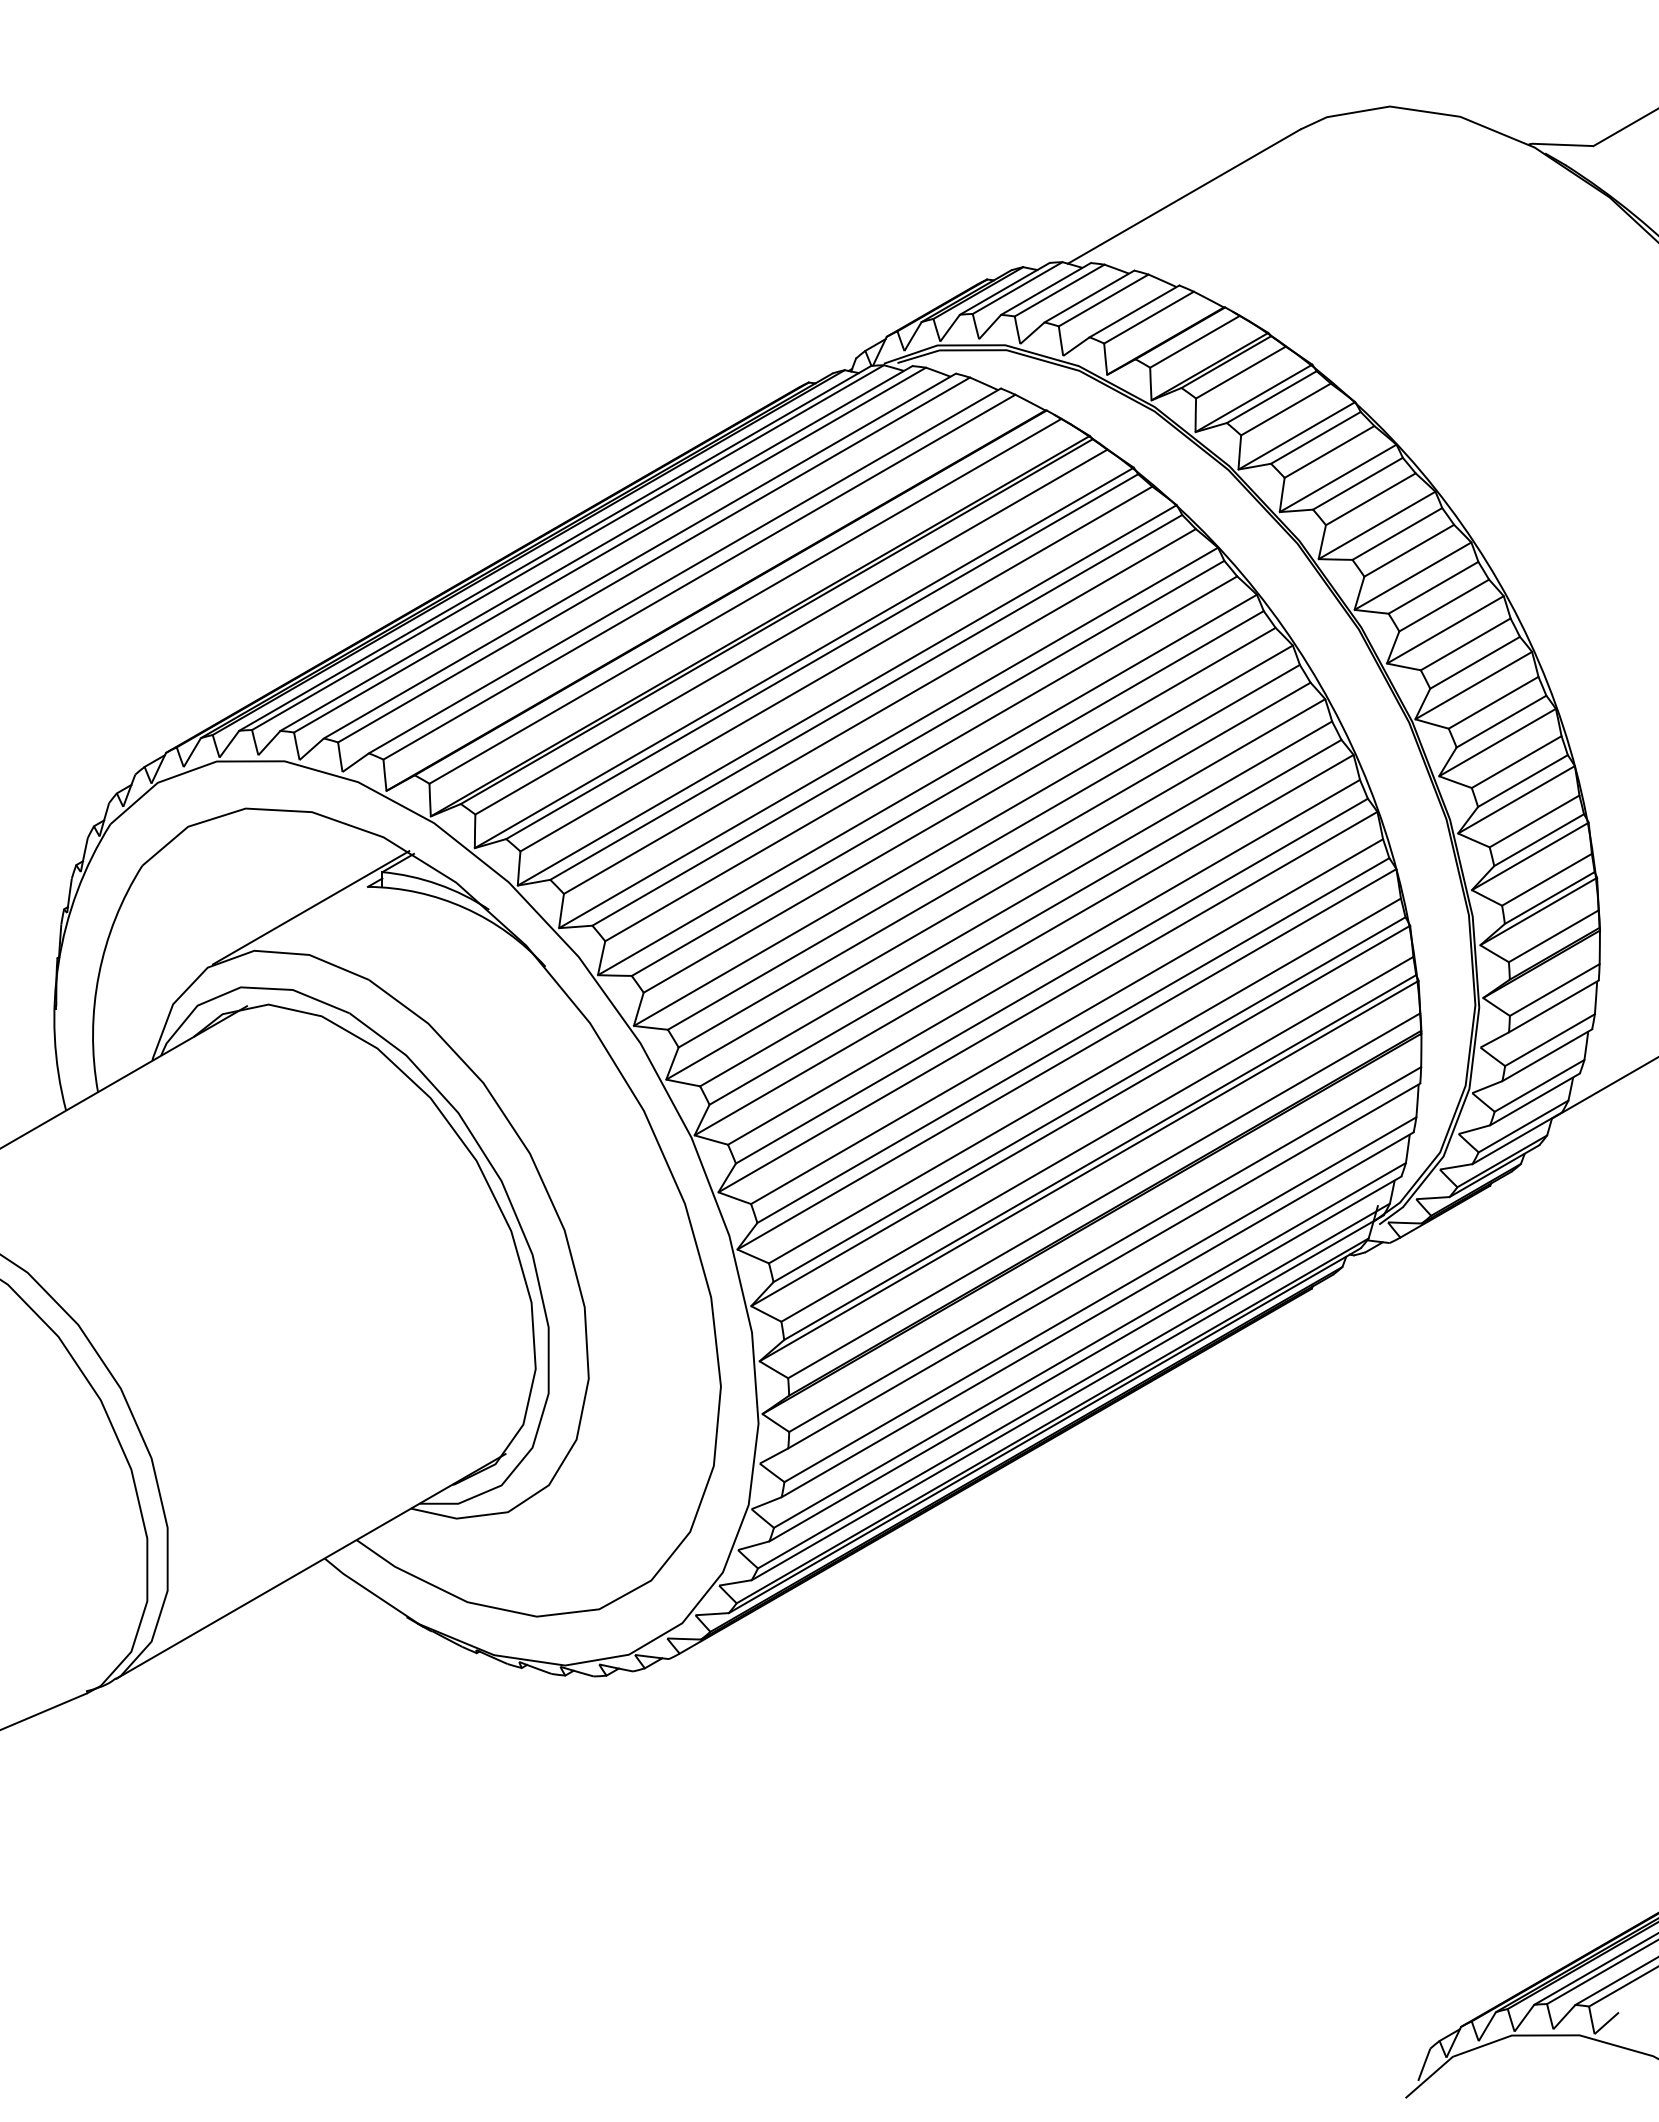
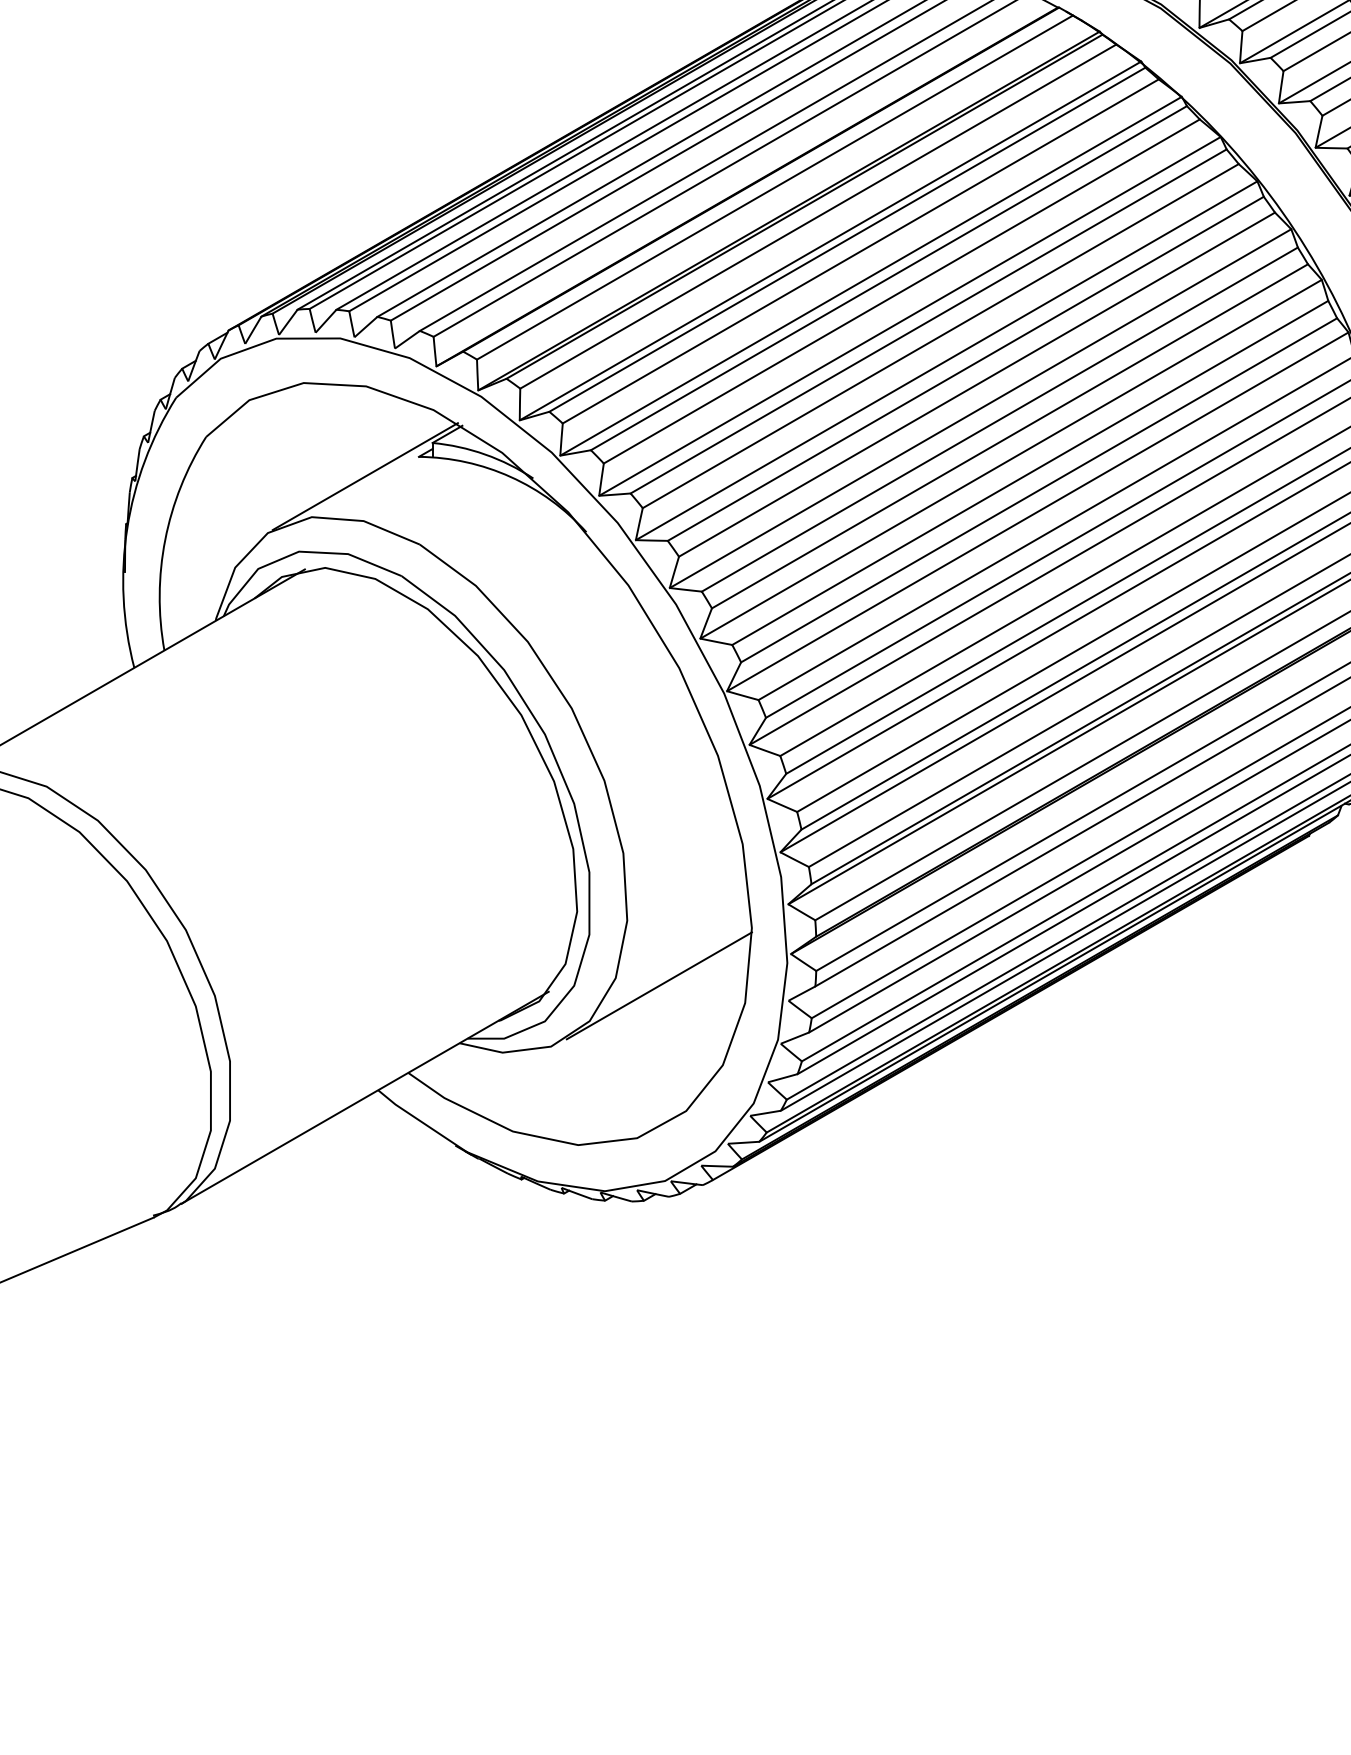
line: (622, 1447) -> (659, 985), added

